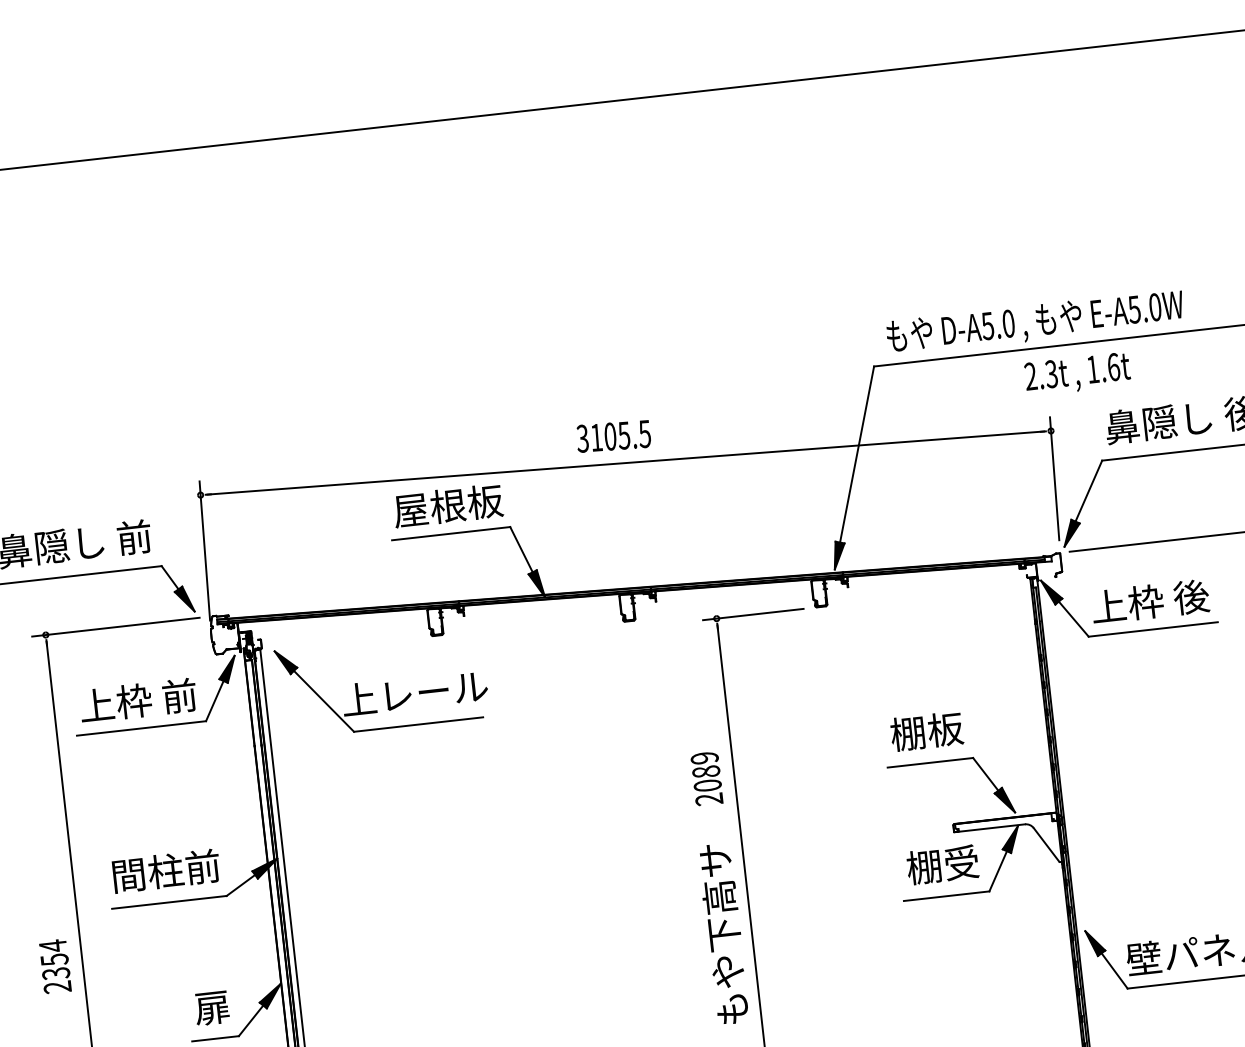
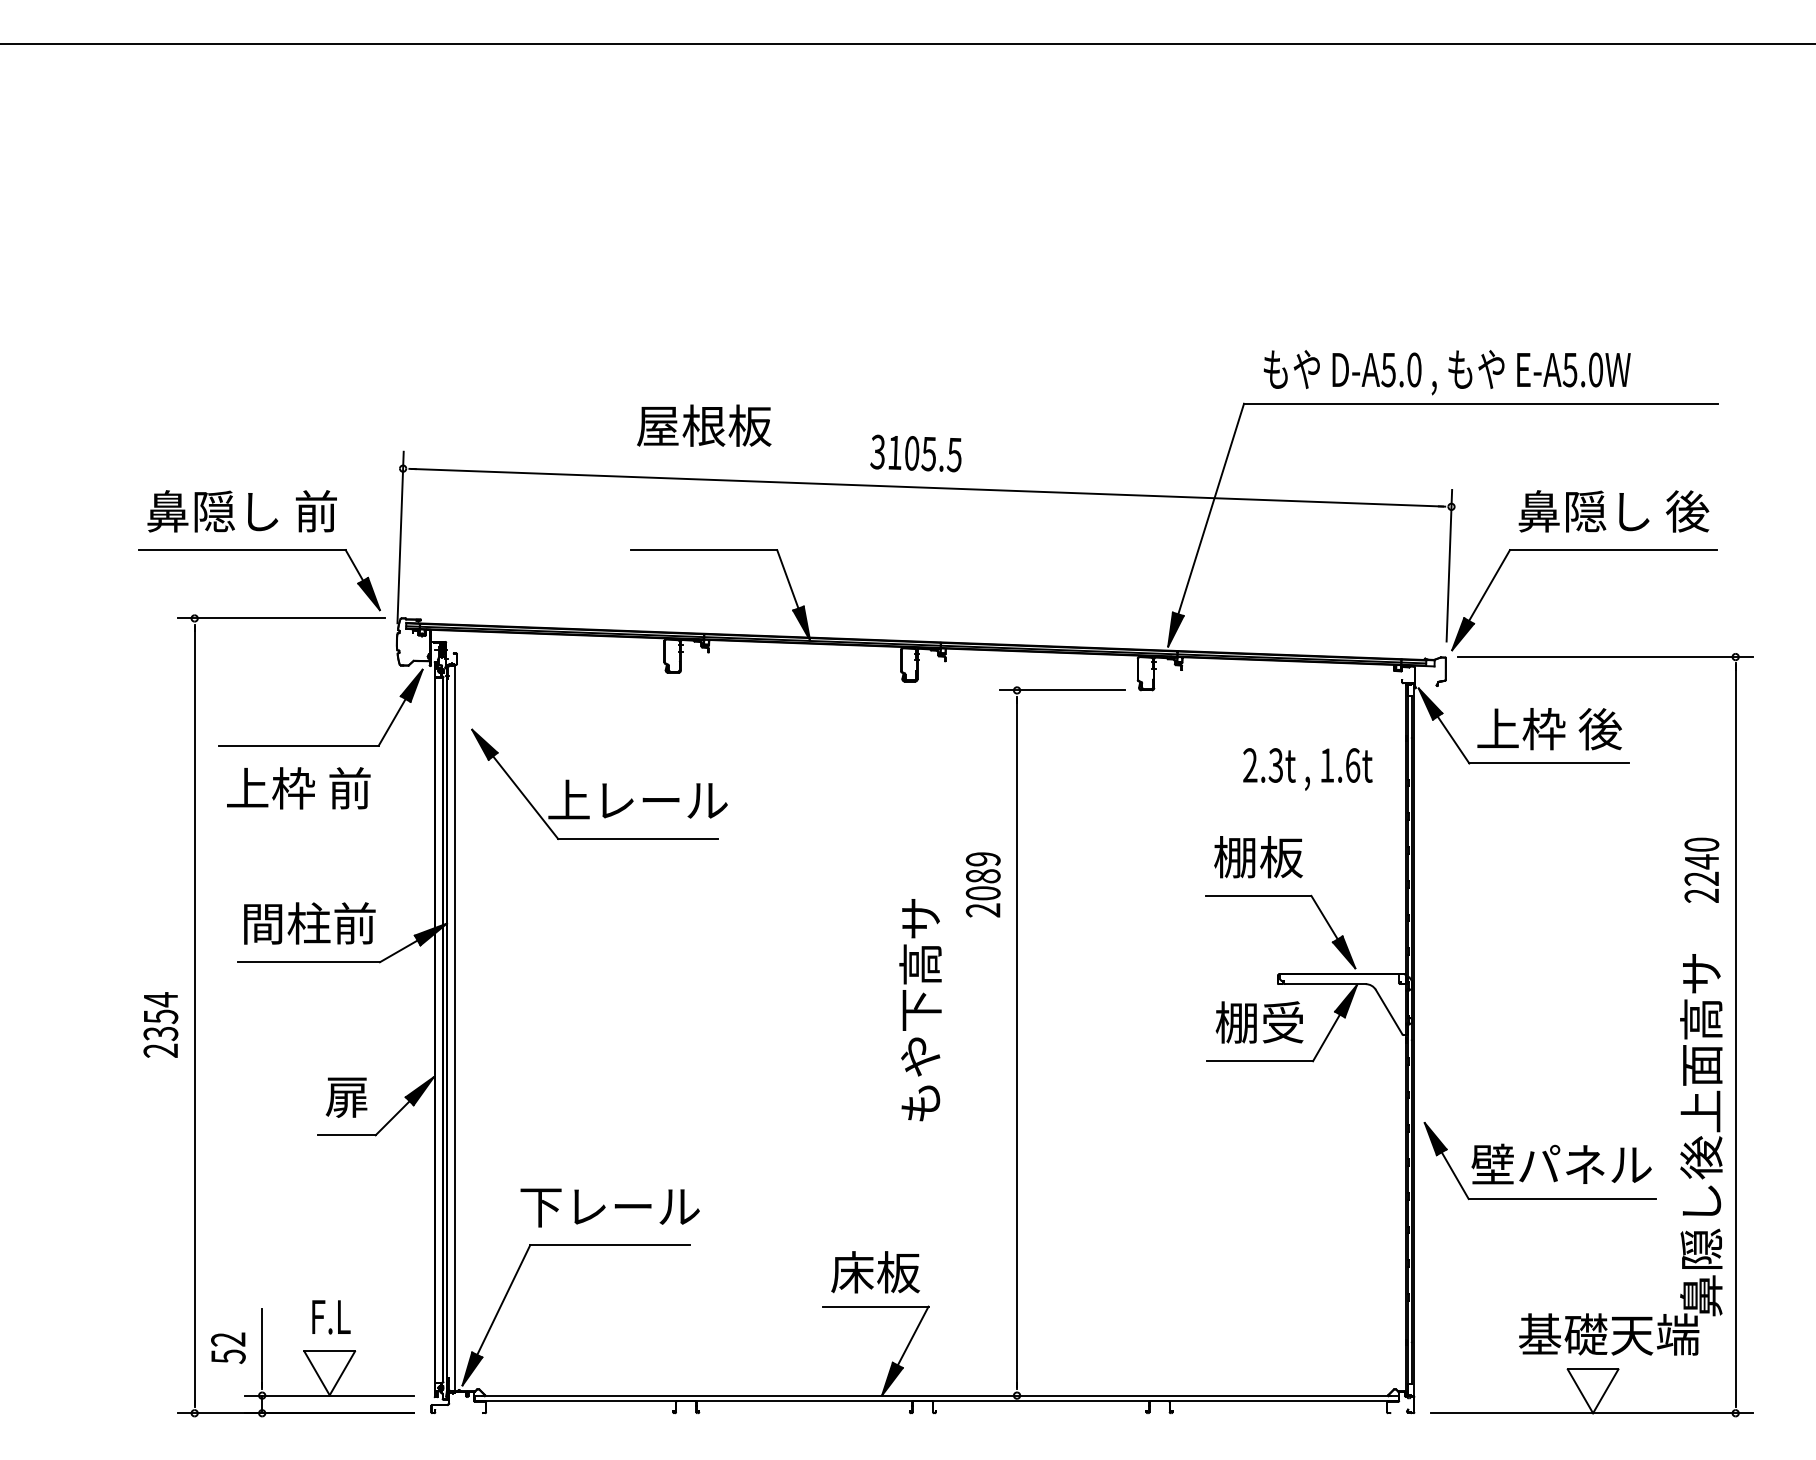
text: (1077, 374) -> (1307, 769), moved
text: (448, 505) -> (704, 425), moved
part: (382, 683) -> (599, 783), moved
text: (138, 700) -> (298, 788), moved
text: (723, 934) -> (920, 1010), moved

